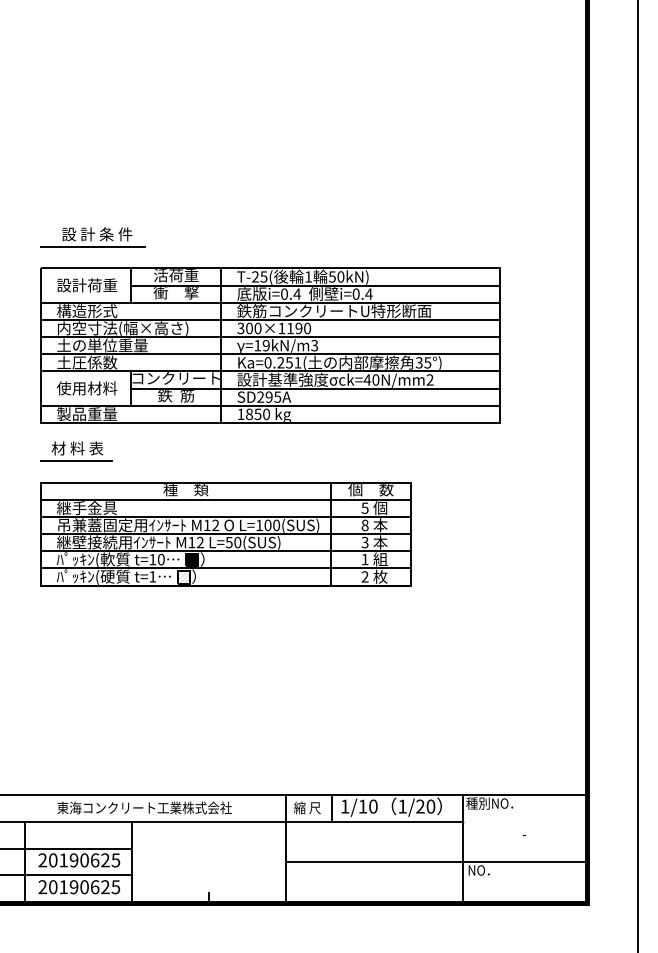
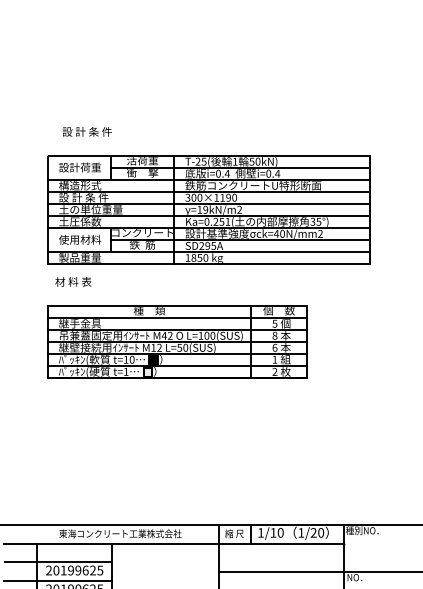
line: (93, 246) -> (84, 140), removed
text: (122, 328) -> (104, 197), 内空寸法(幅×高さ) -> 設 計 条 件
text: (314, 345) -> (239, 209), =19kN/m3 -> =19kN/m2
line: (76, 461) -> (72, 291), removed
text: (207, 524) -> (164, 335), M12 -> M42
text: (364, 542) -> (274, 347), 3 -> 6
text: (84, 860) -> (78, 570), 20190625 -> 20199625

